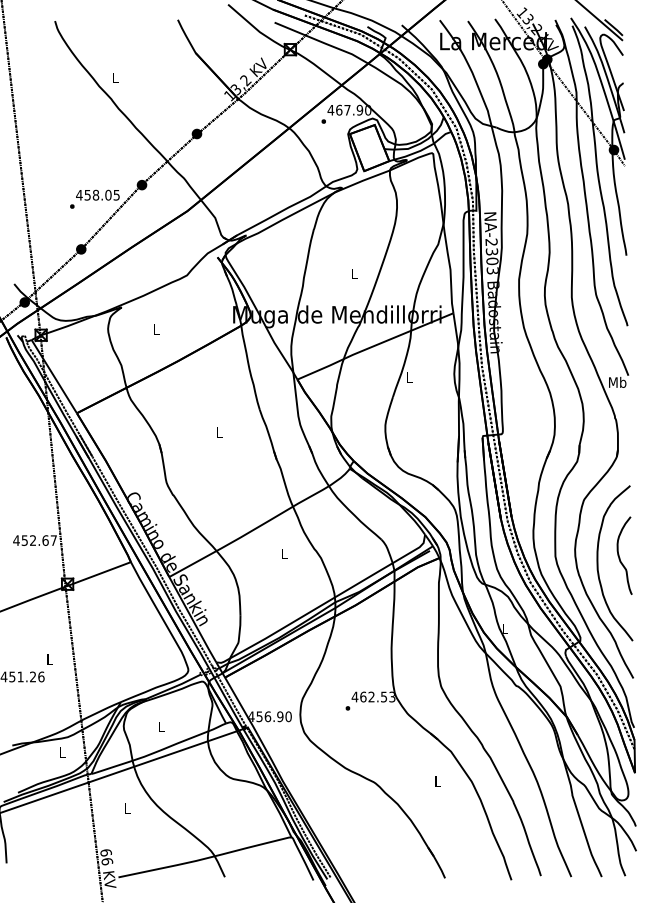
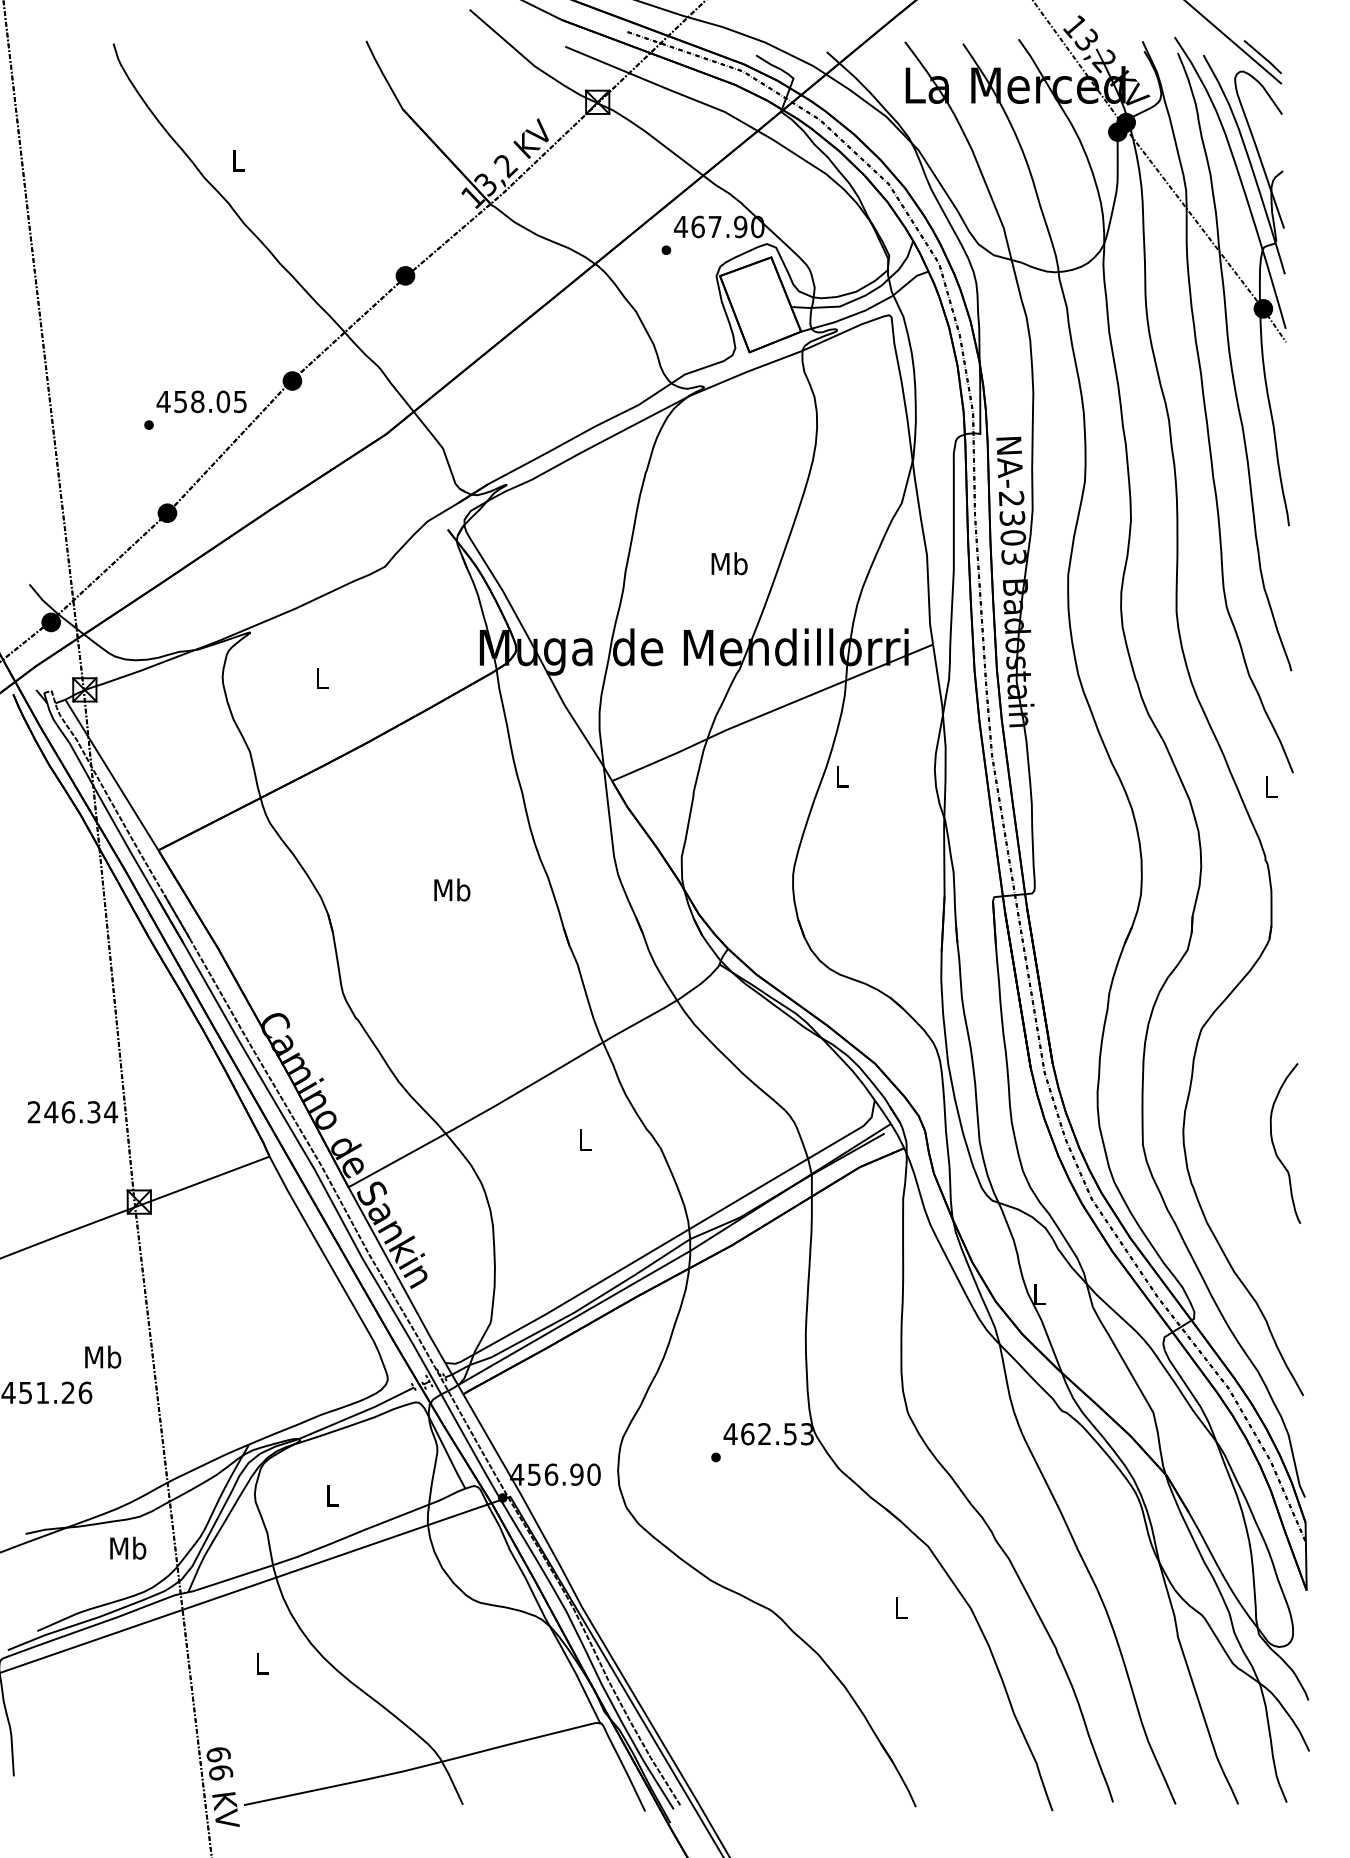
text: (354, 273) -> (729, 562), L -> Mb
text: (617, 381) -> (1270, 784), Mb -> L
text: (219, 432) -> (451, 889), L -> Mb
text: (35, 540) -> (73, 1112), 452.67 -> 246.34
curve: (598, 563) -> (1231, 1159), removed
text: (49, 659) -> (102, 1356), L -> Mb
text: (61, 752) -> (126, 1548), L -> Mb

